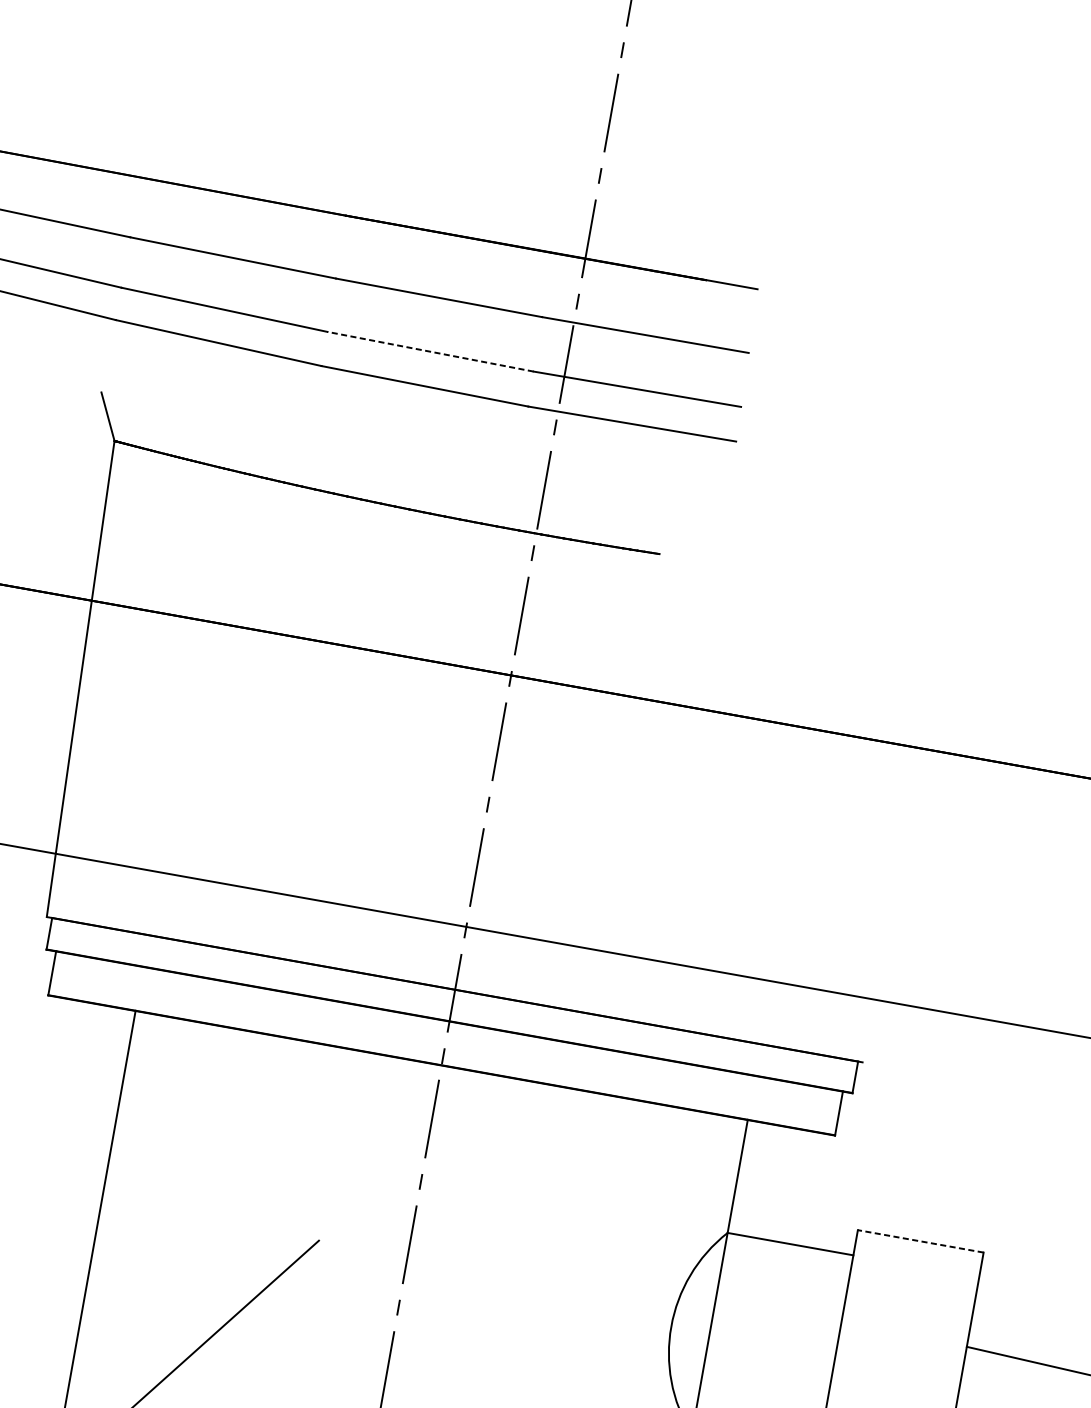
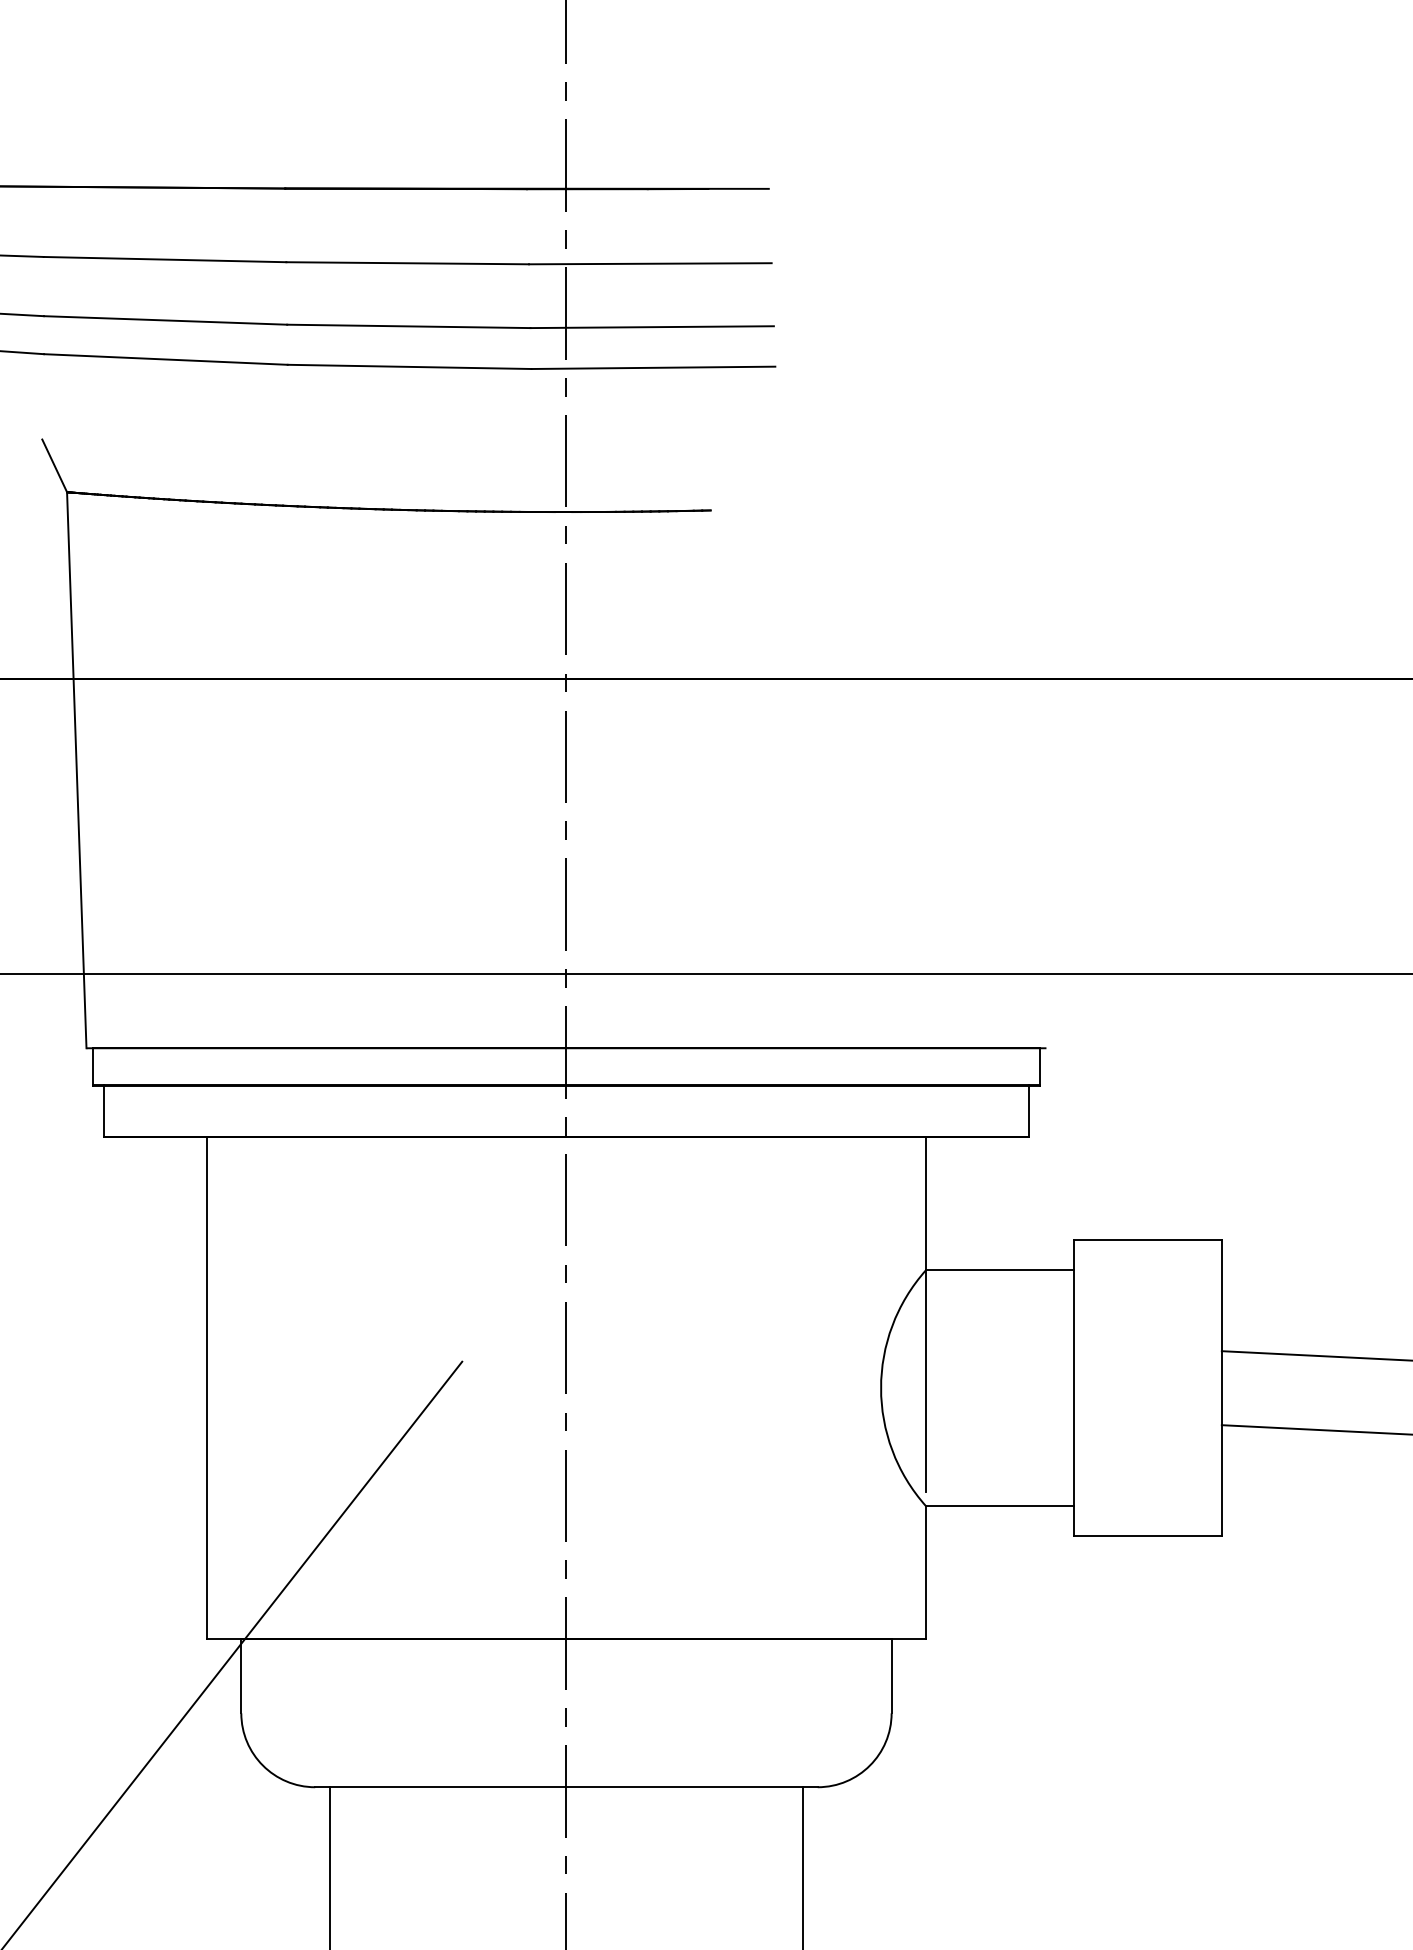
line: (430, 351) -> (408, 326), dashed -> solid
line: (920, 1241) -> (1147, 1240), dashed -> solid

